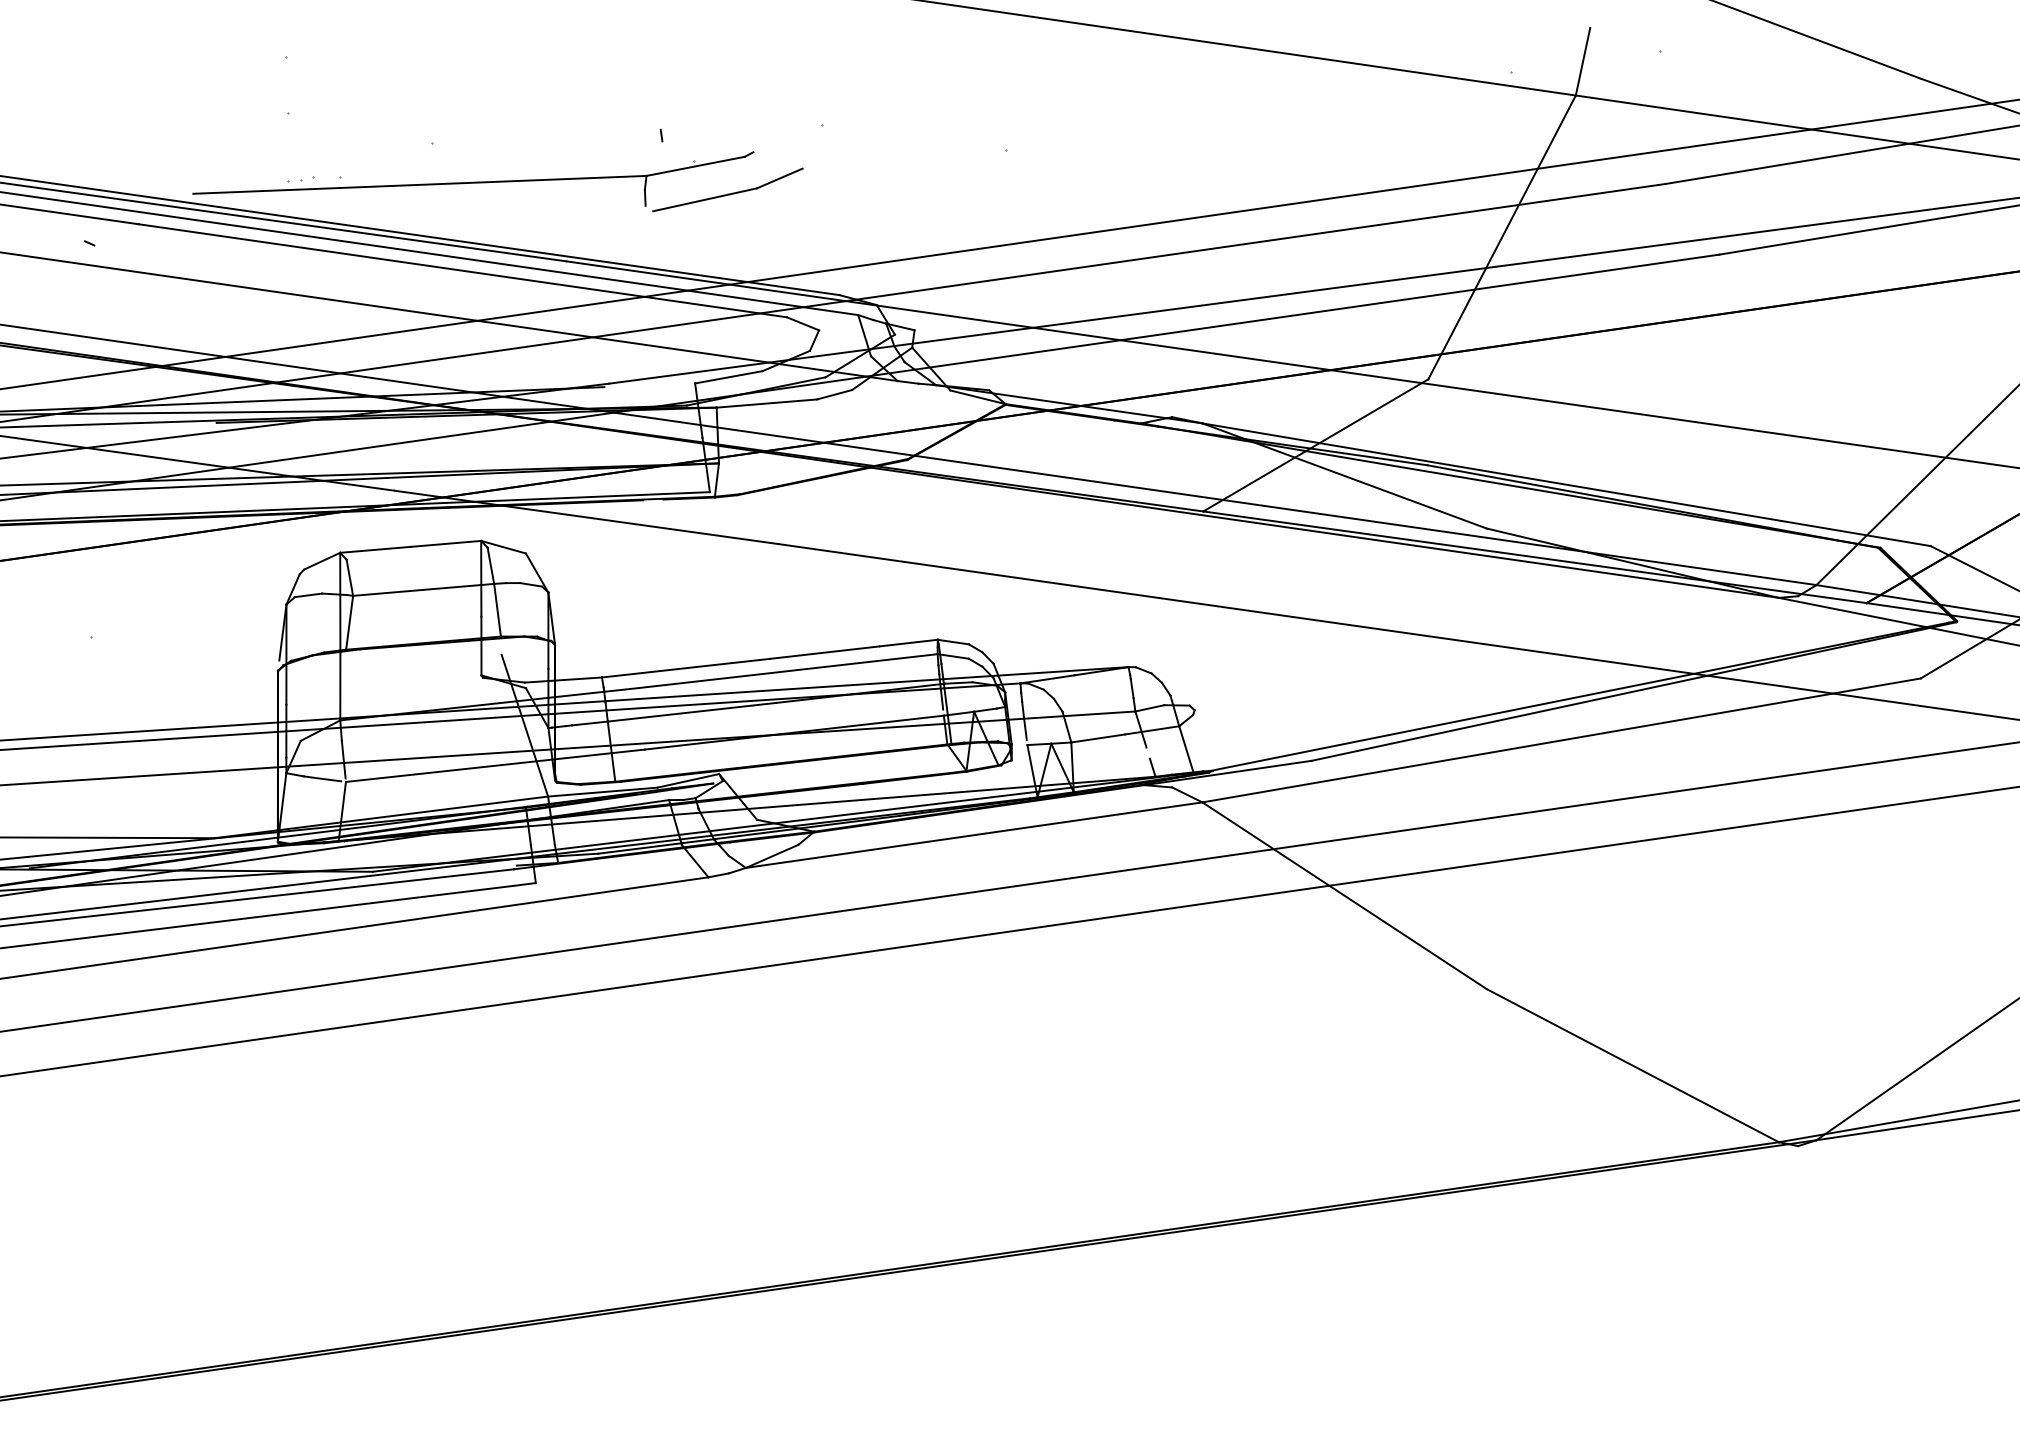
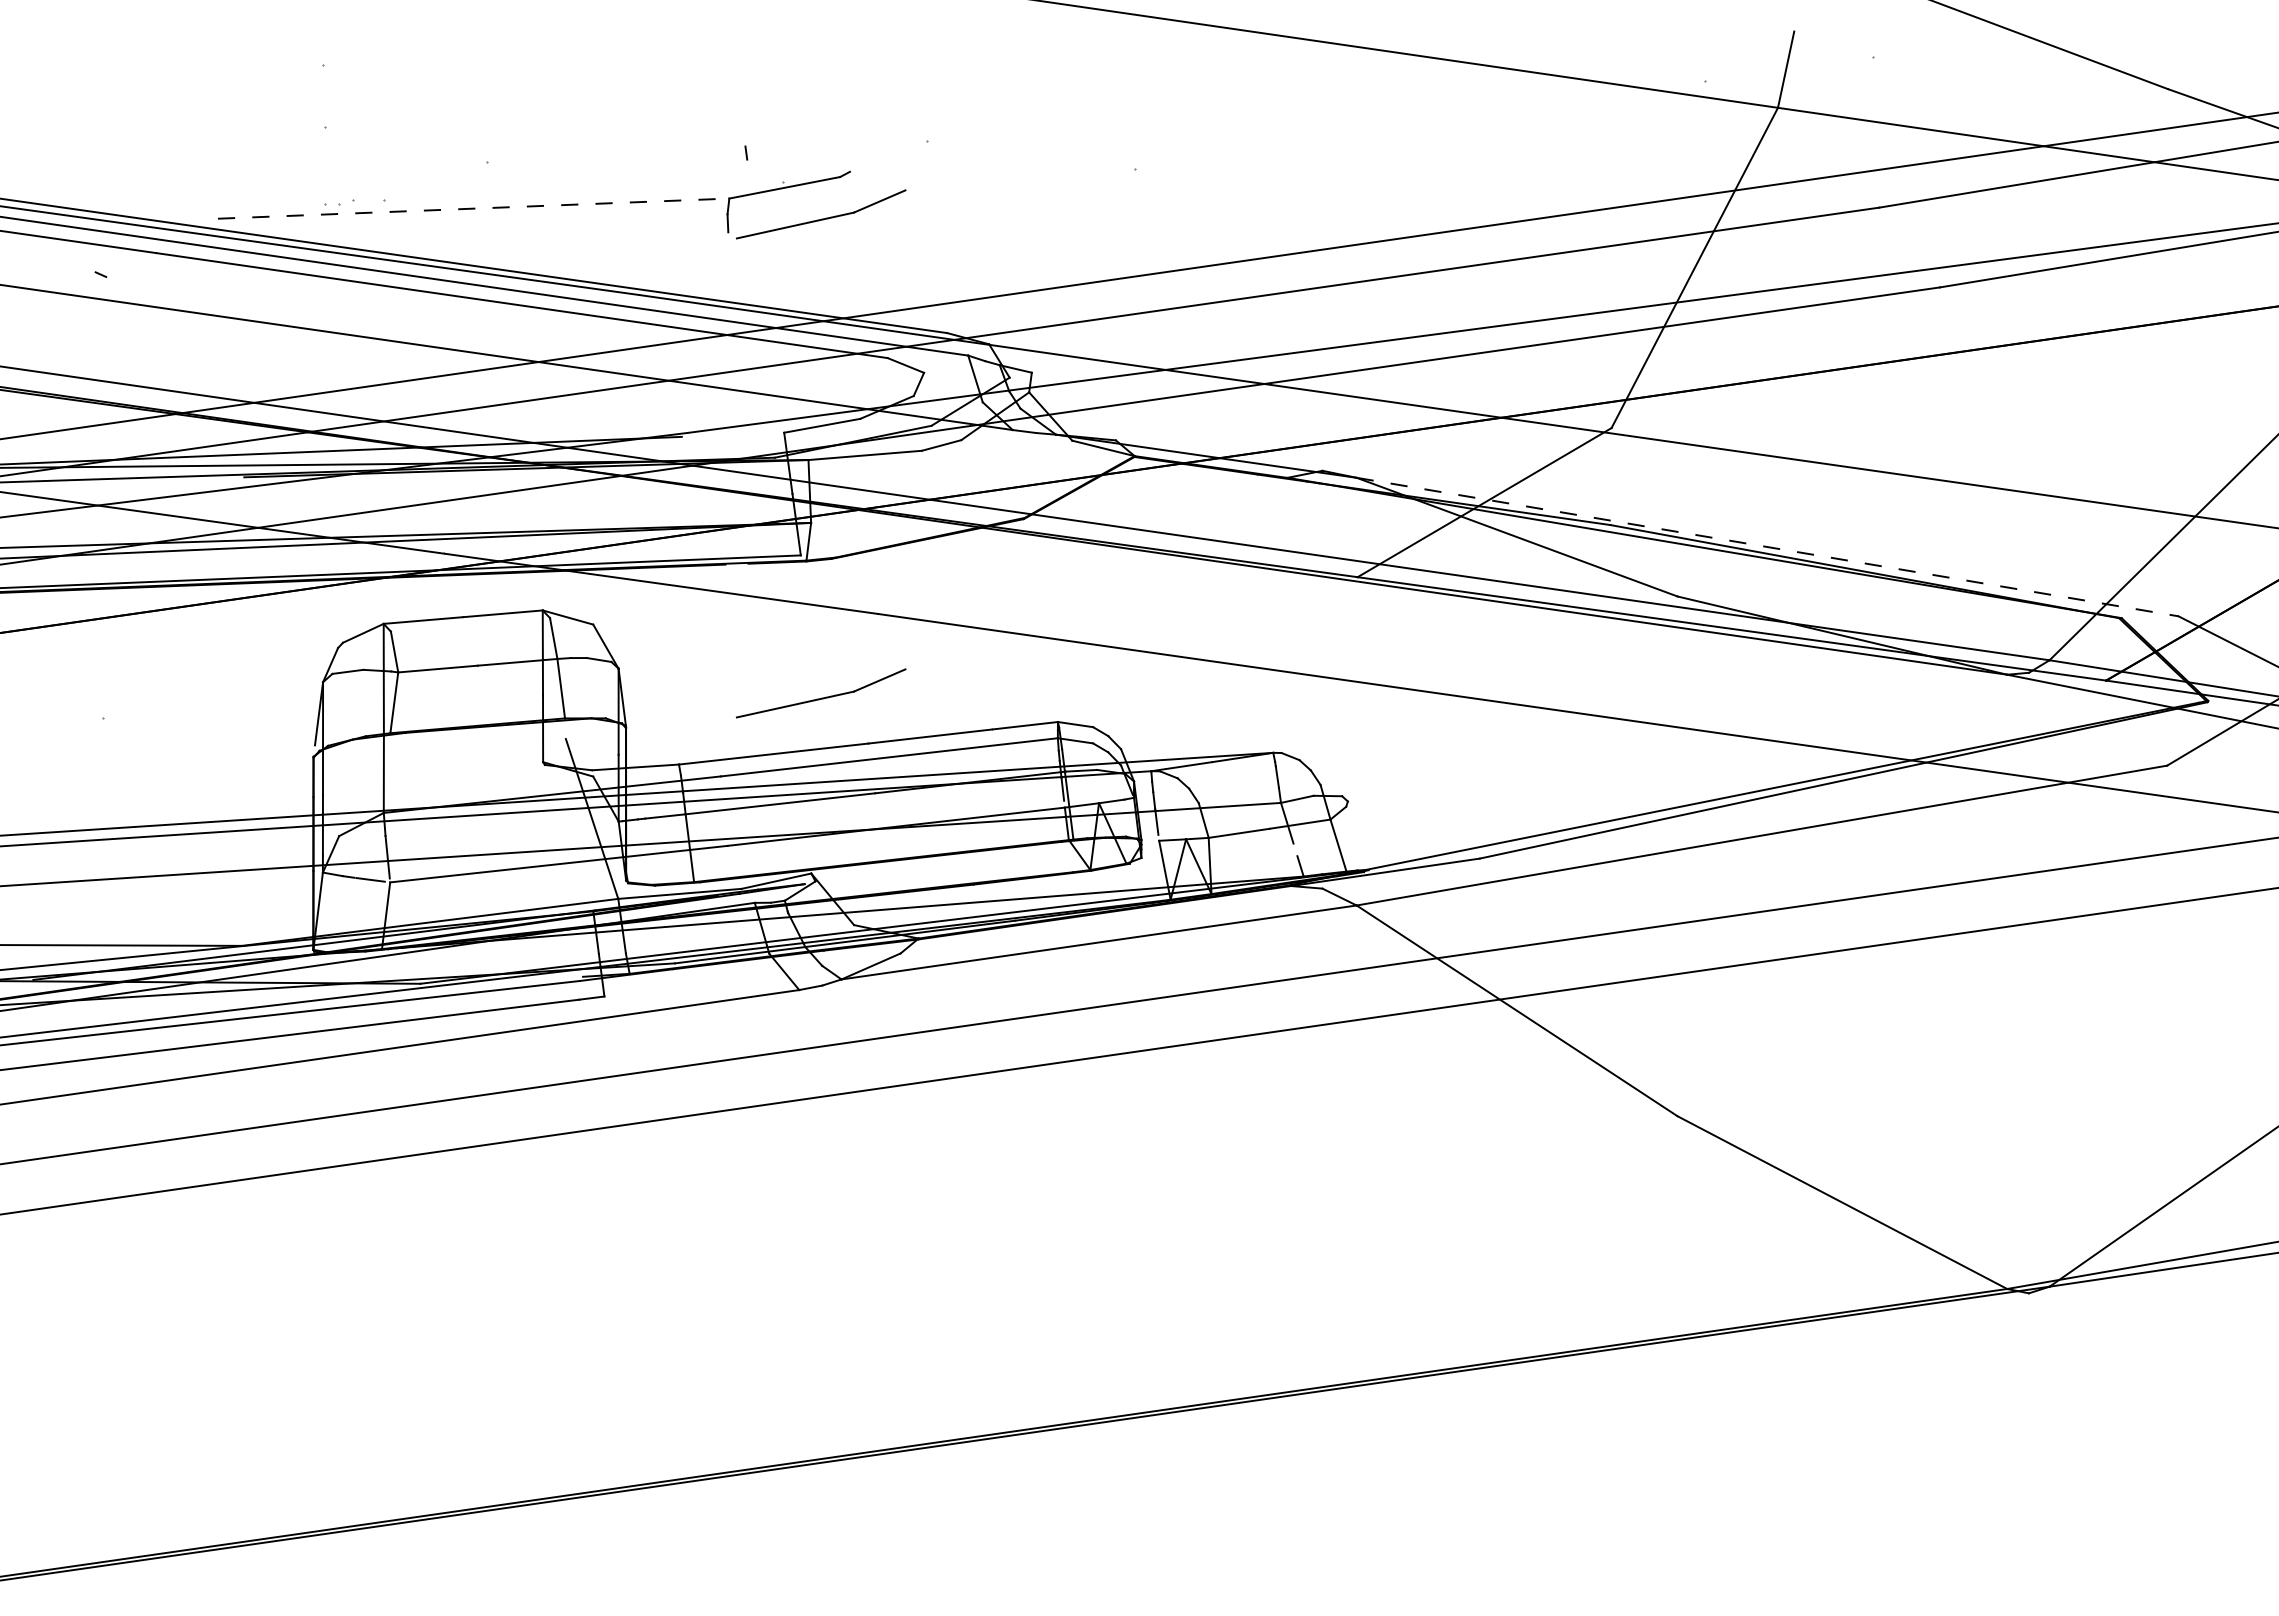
line: (419, 184) -> (473, 208), solid -> dashed
line: (1566, 485) -> (1767, 547), solid -> dashed
part: (728, 614) -> (821, 693), added

